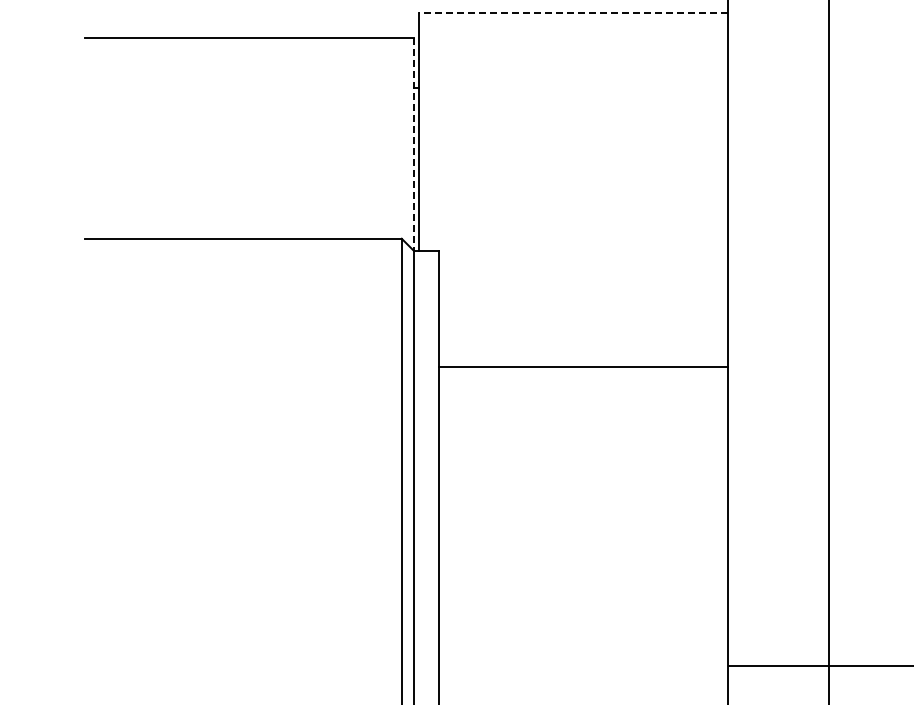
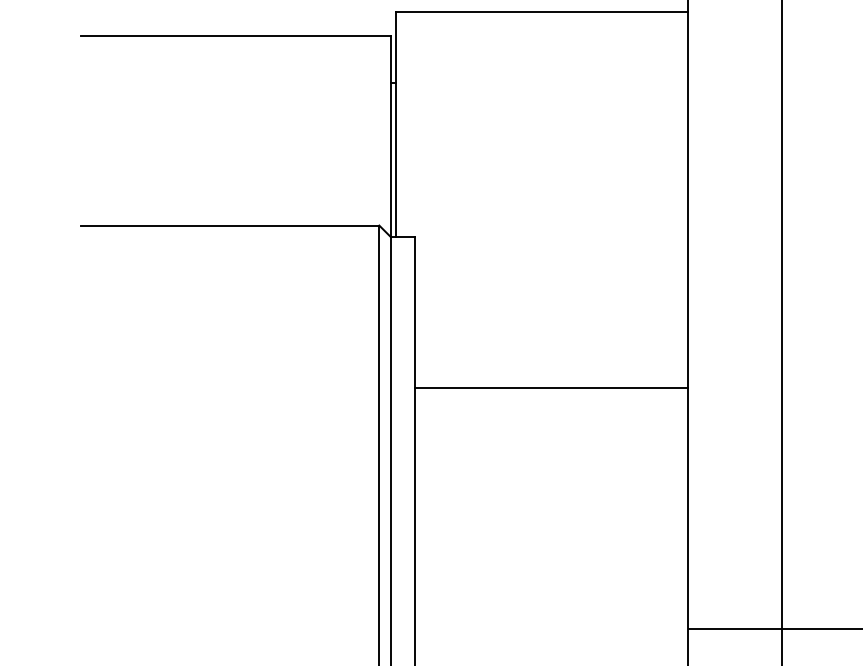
line: (573, 12) -> (541, 11), dashed -> solid
line: (414, 144) -> (391, 136), dashed -> solid
line: (583, 366) -> (550, 387), moved

